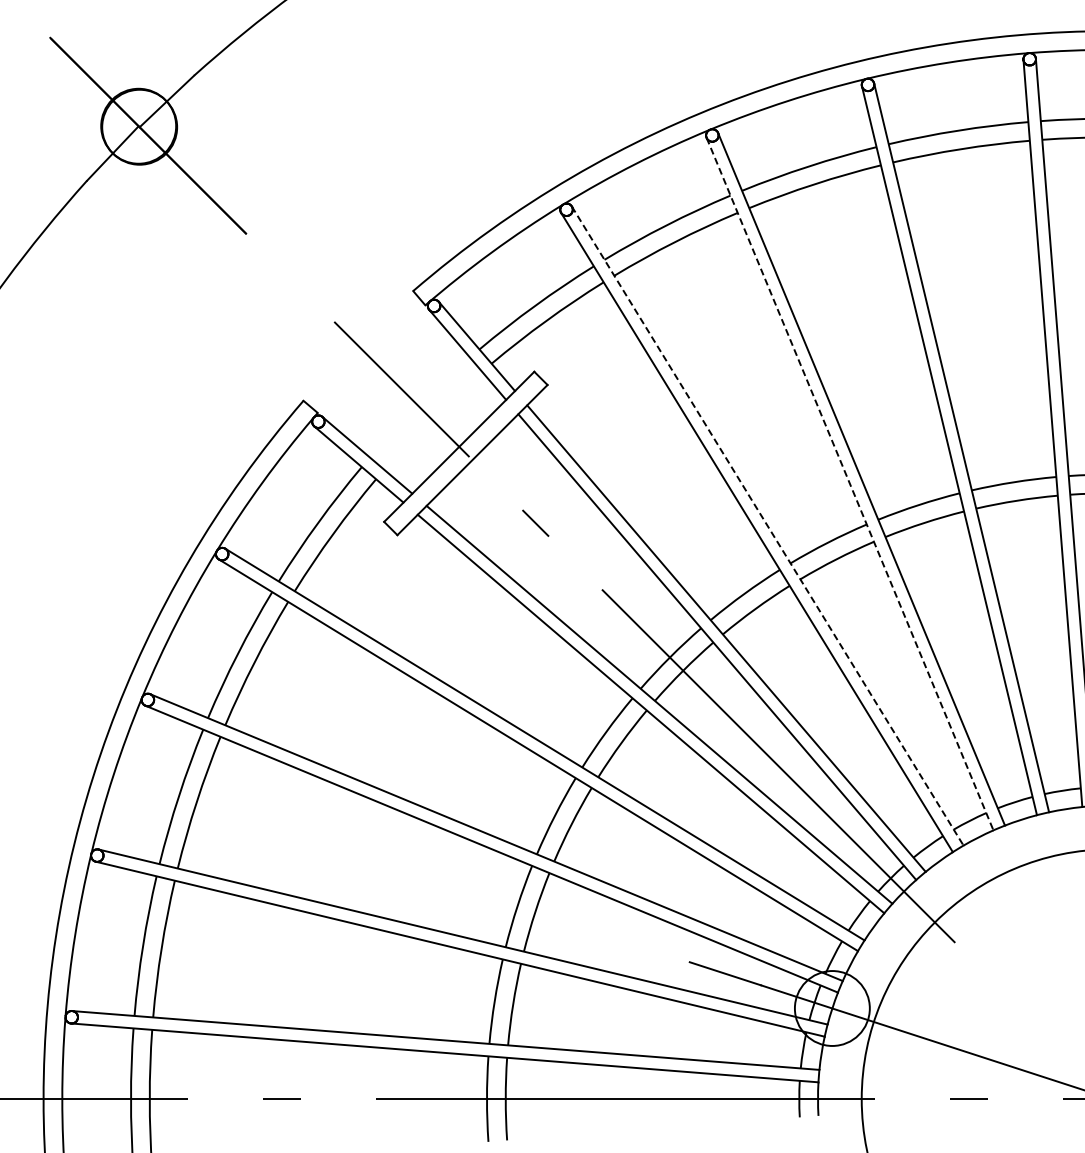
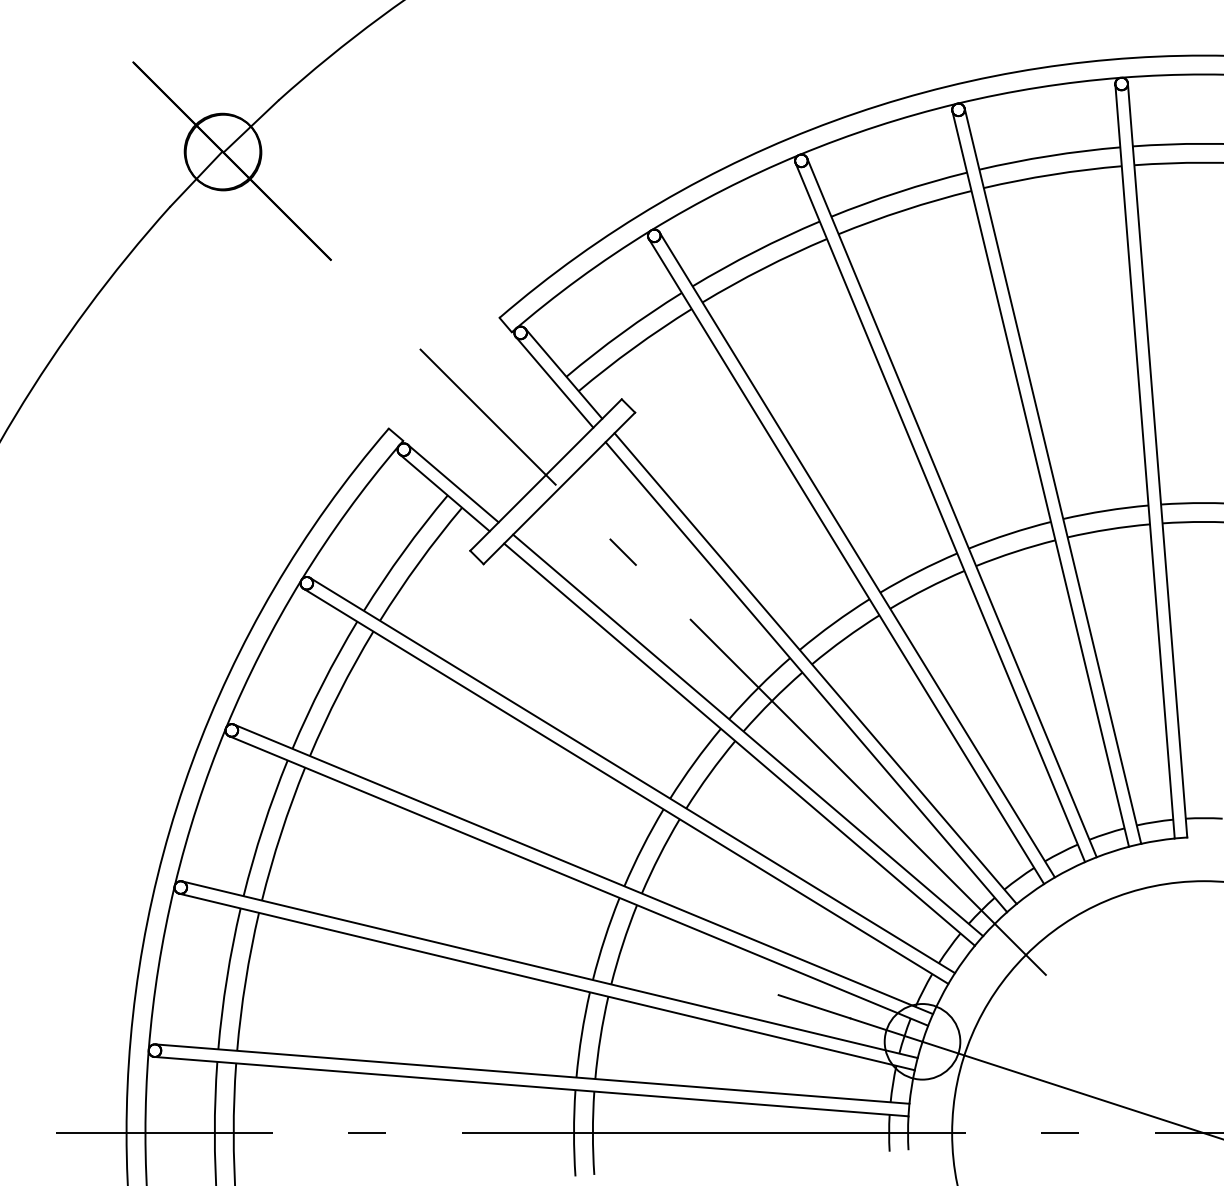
line: (850, 484) -> (940, 513), dashed -> solid
line: (767, 526) -> (857, 555), dashed -> solid

